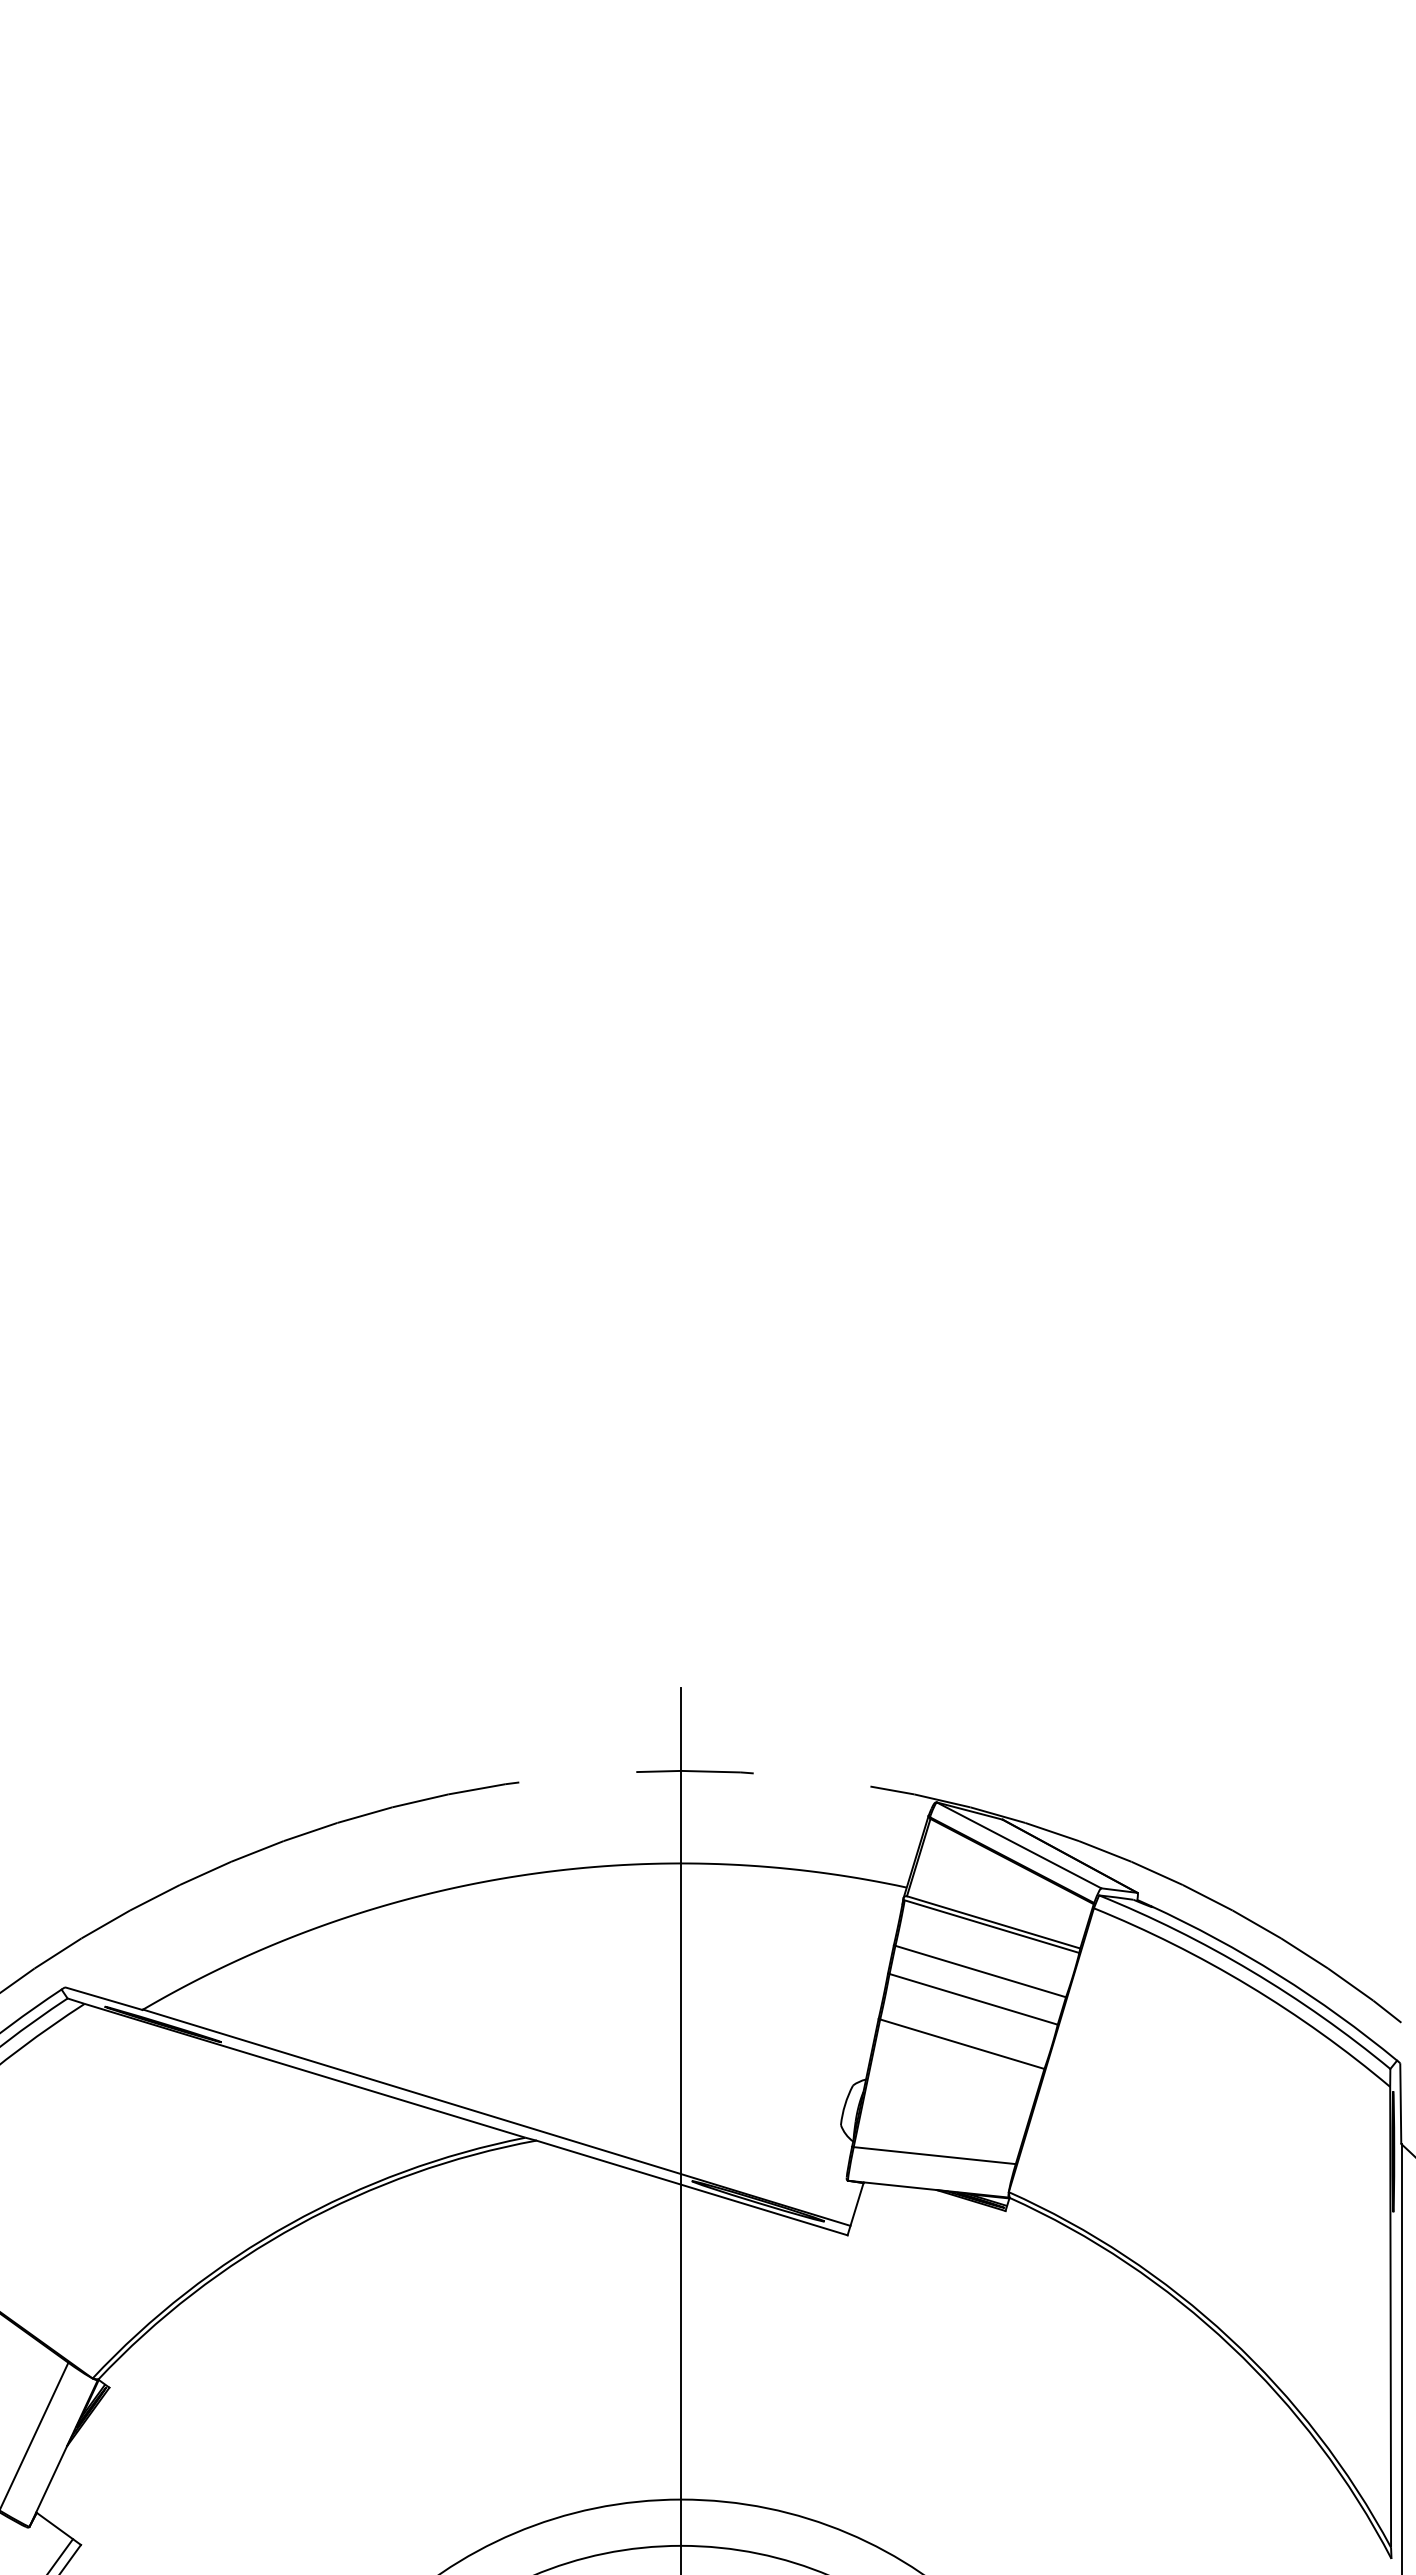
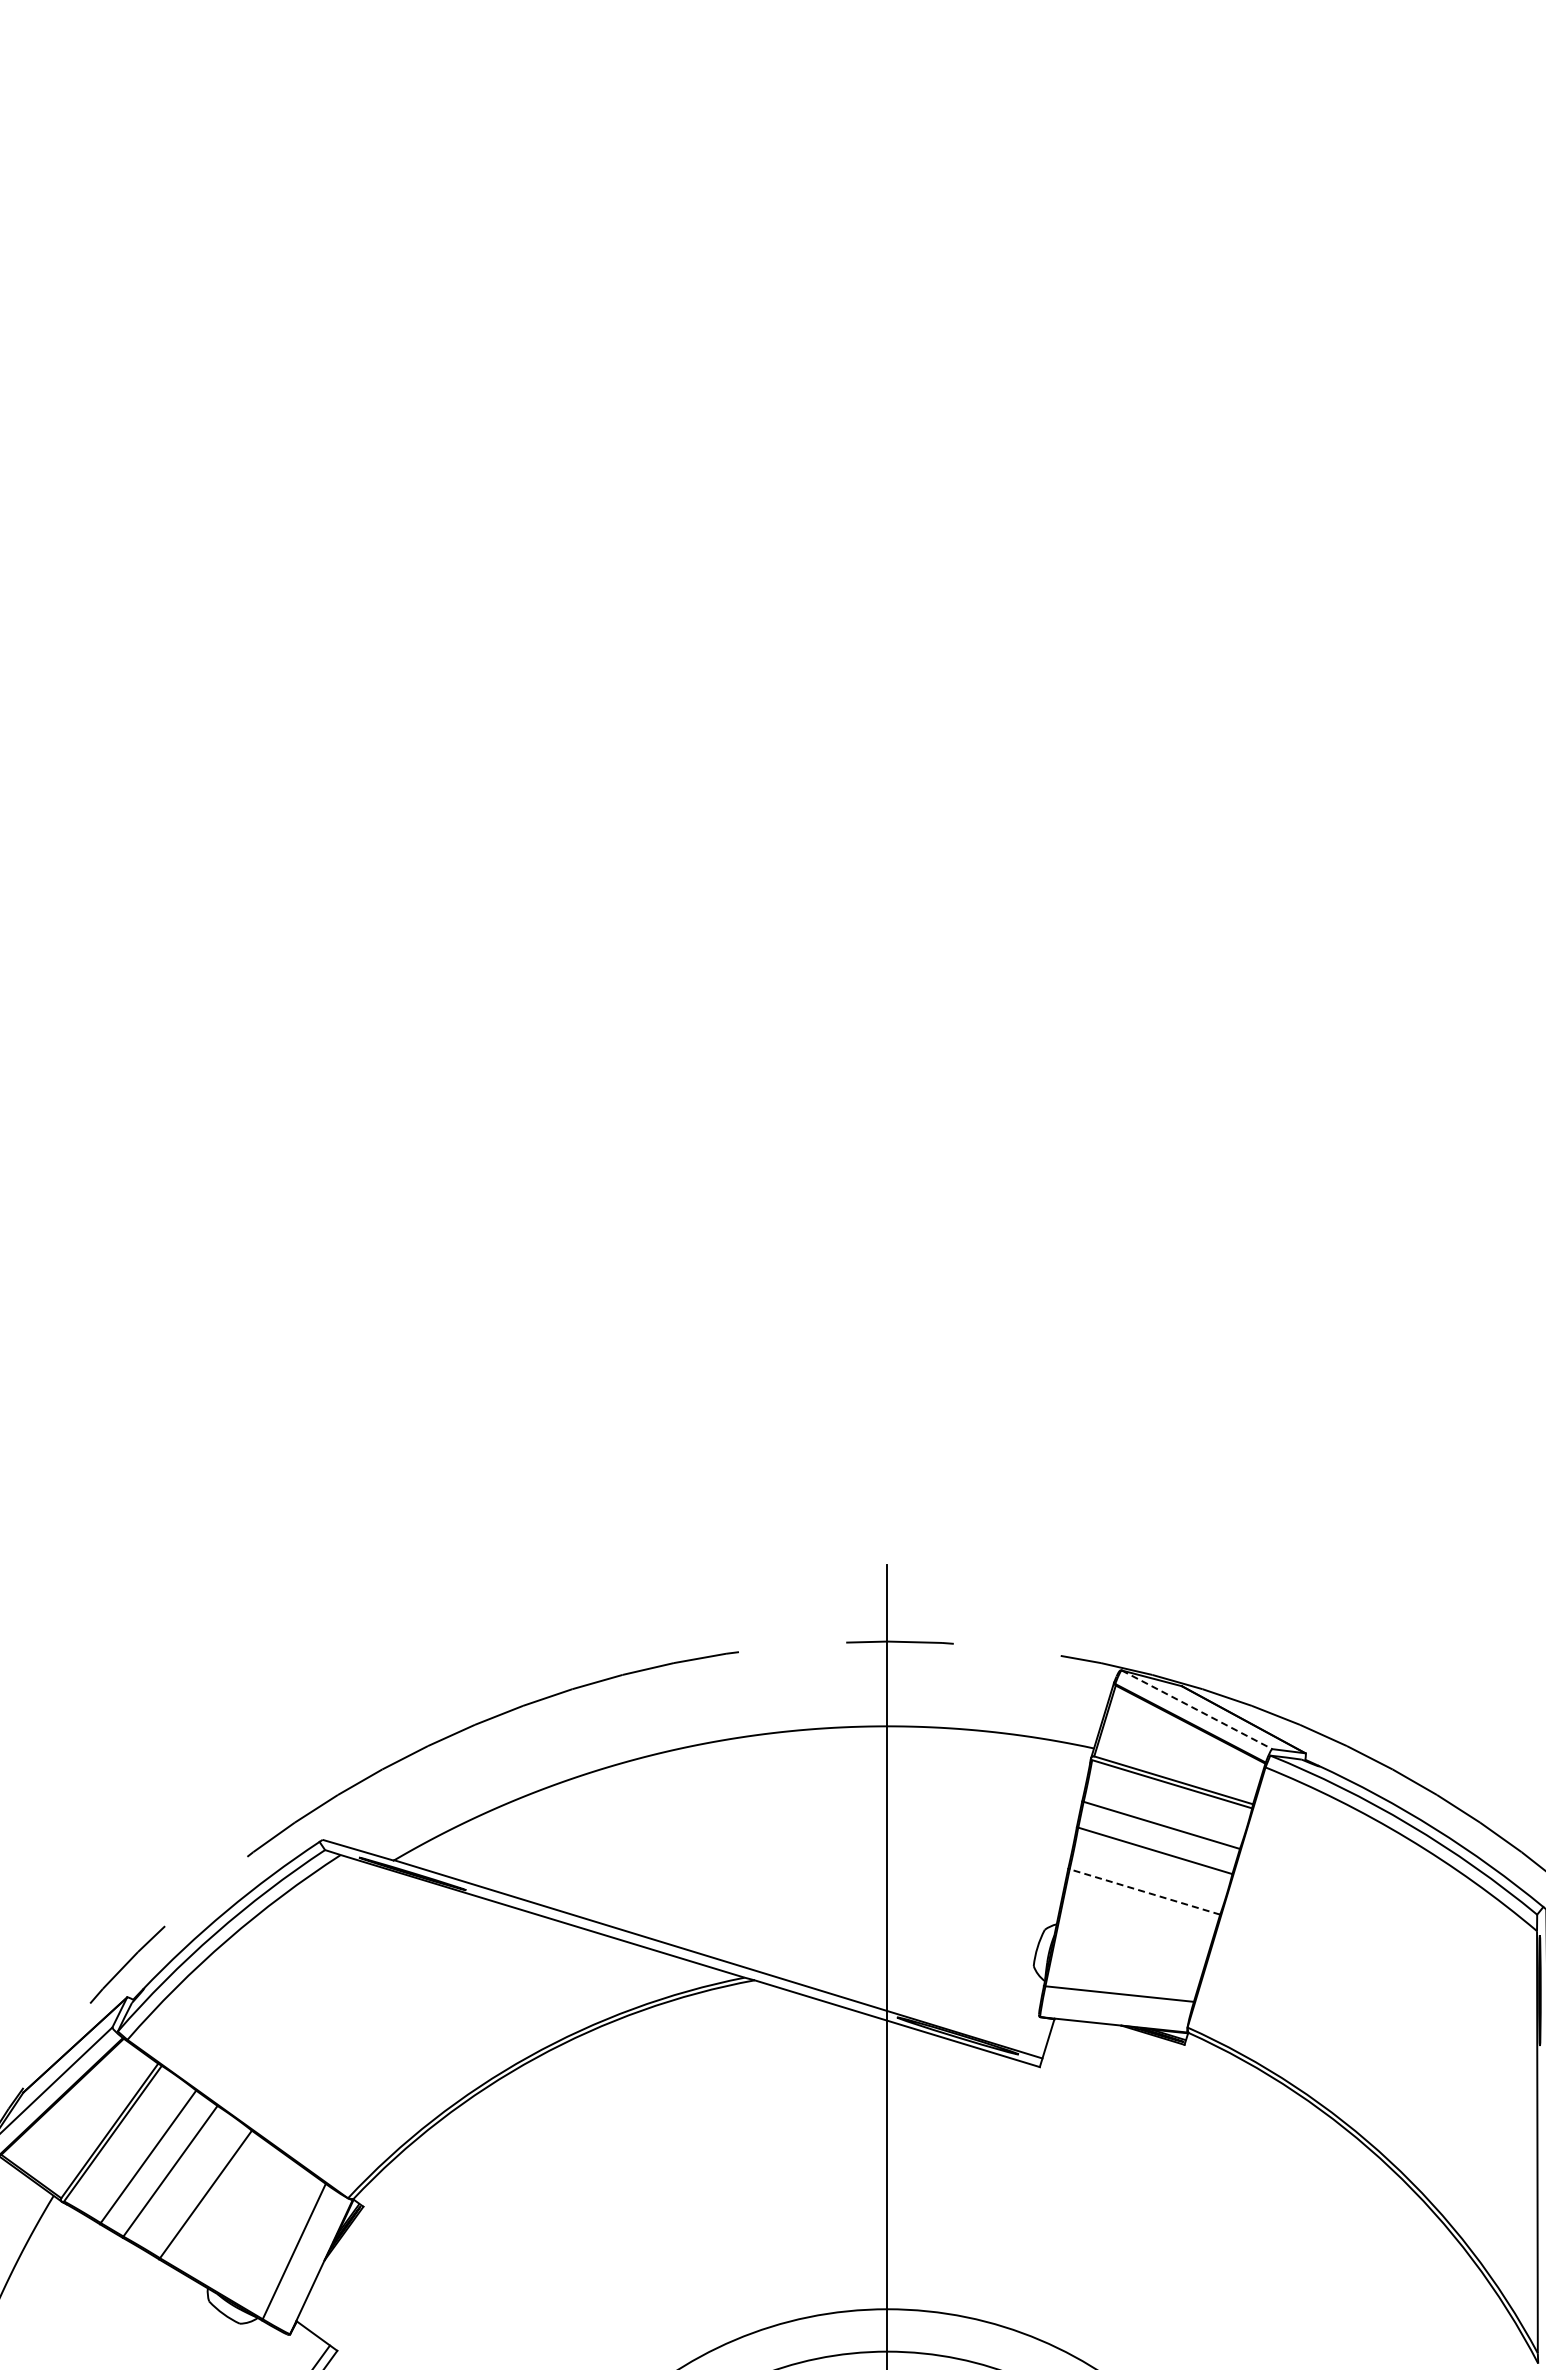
line: (1019, 1845) -> (1197, 1709), solid -> dashed
line: (961, 2043) -> (1144, 1891), solid -> dashed

